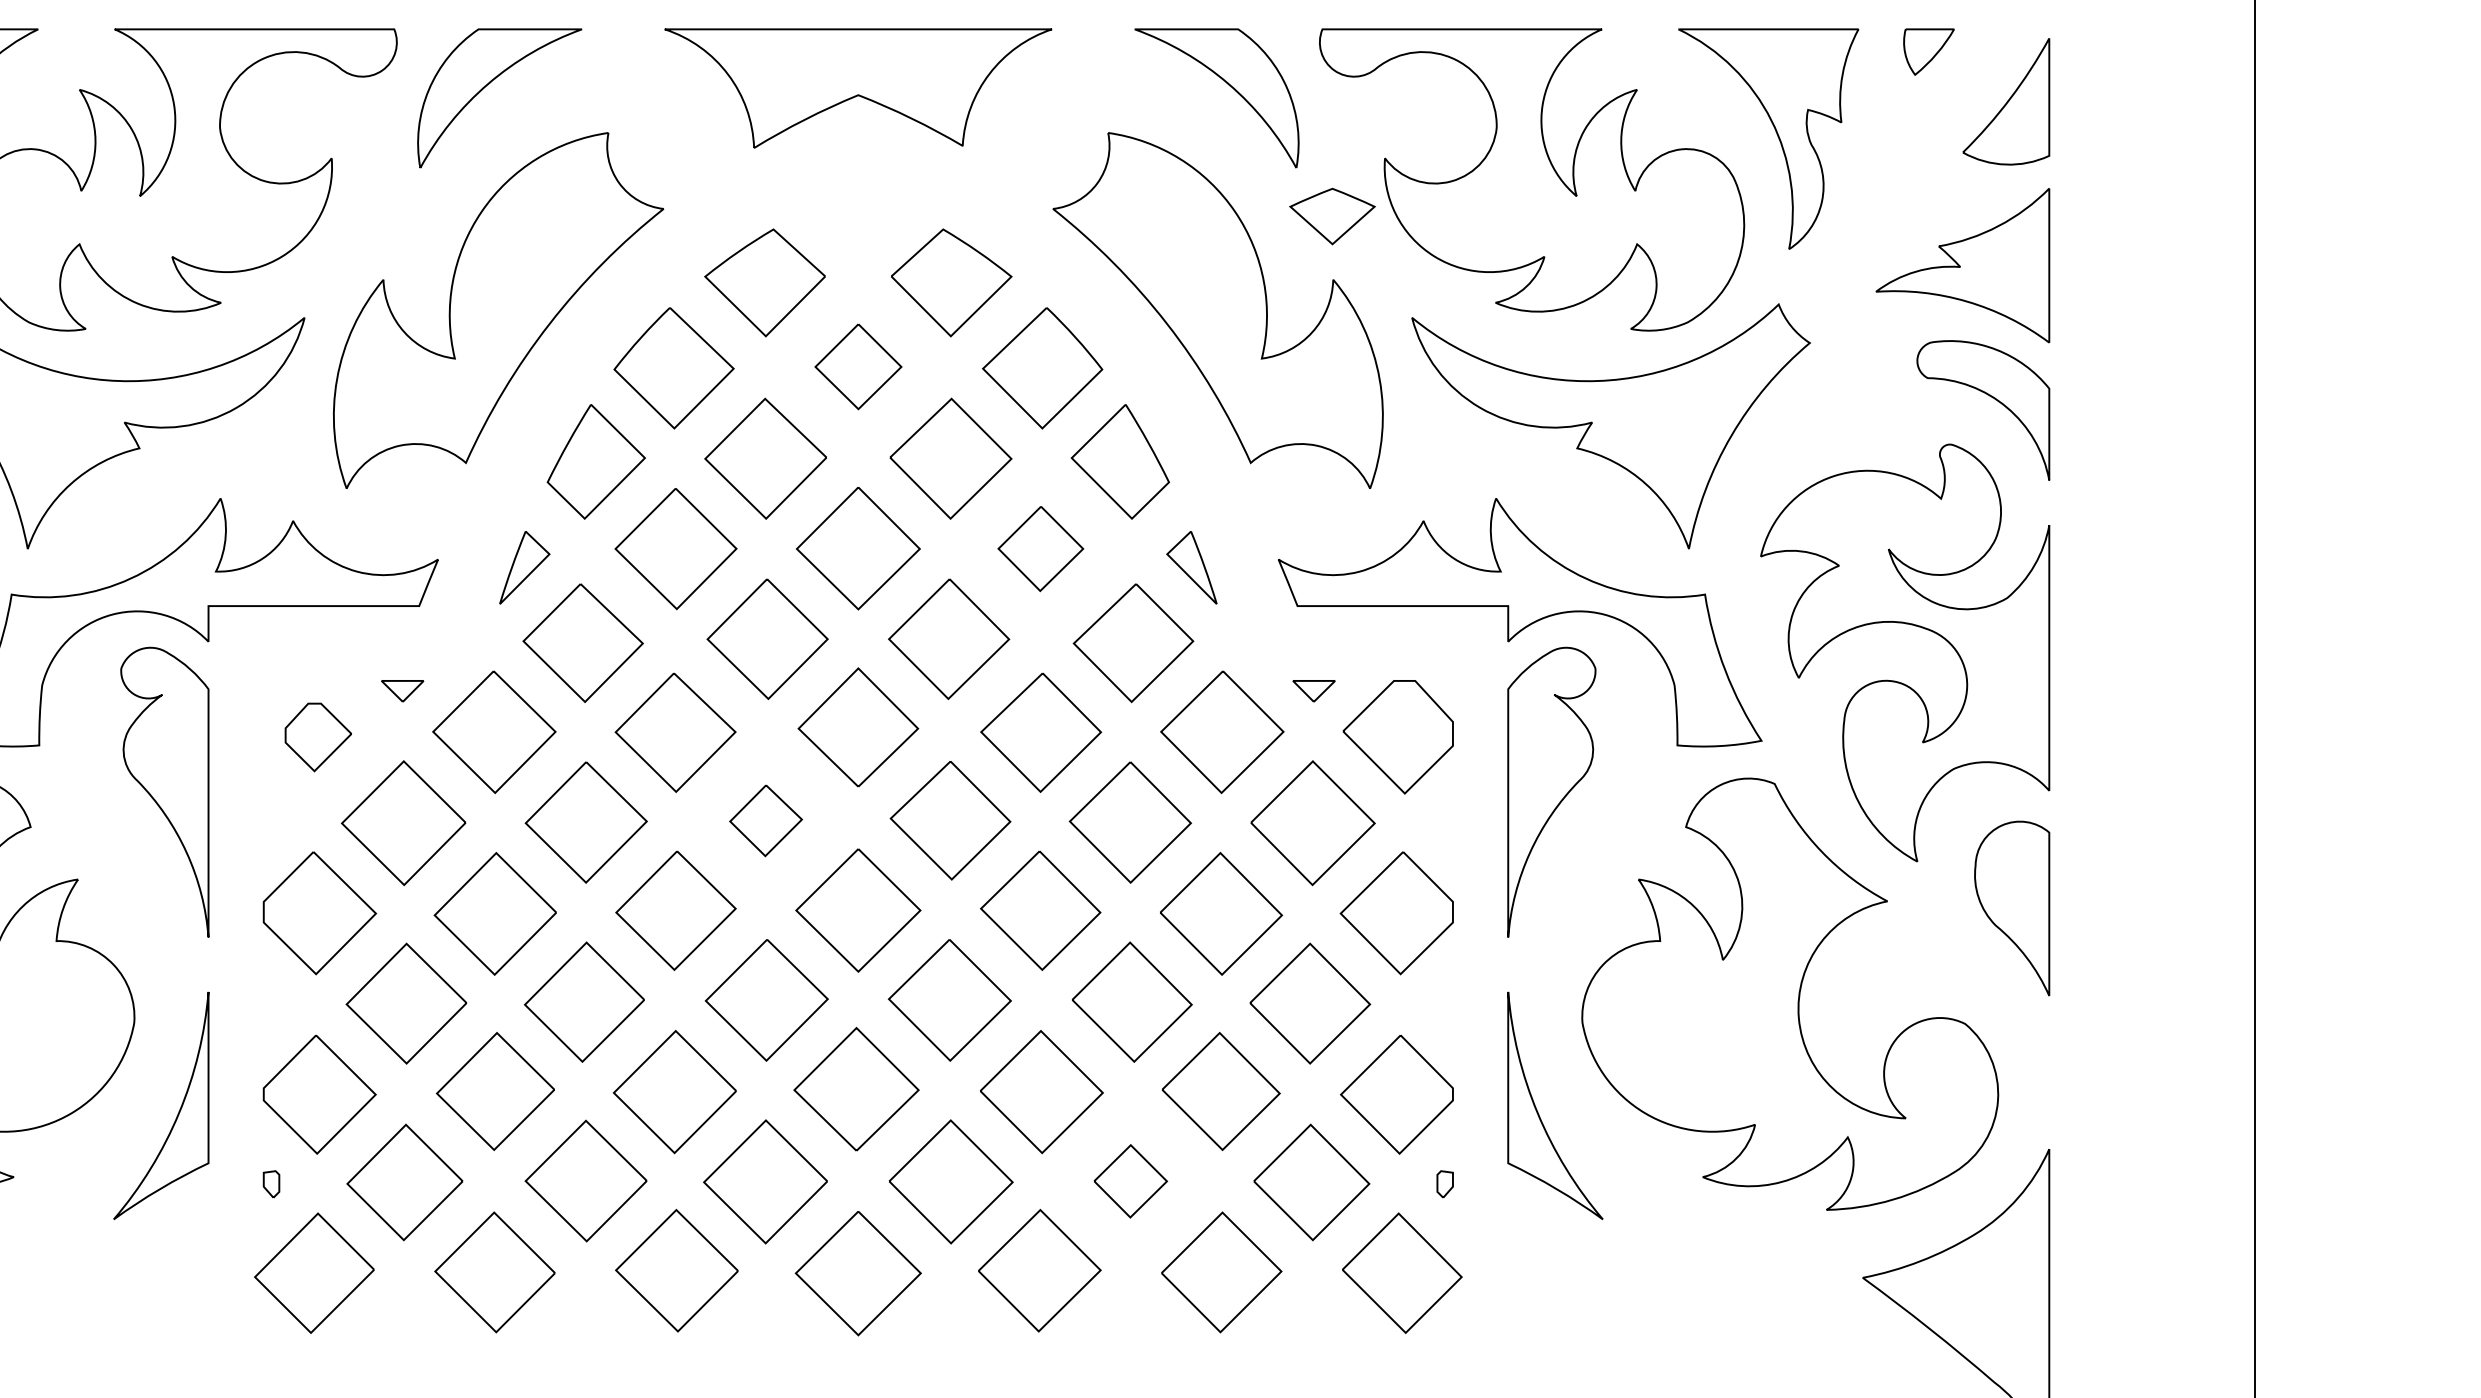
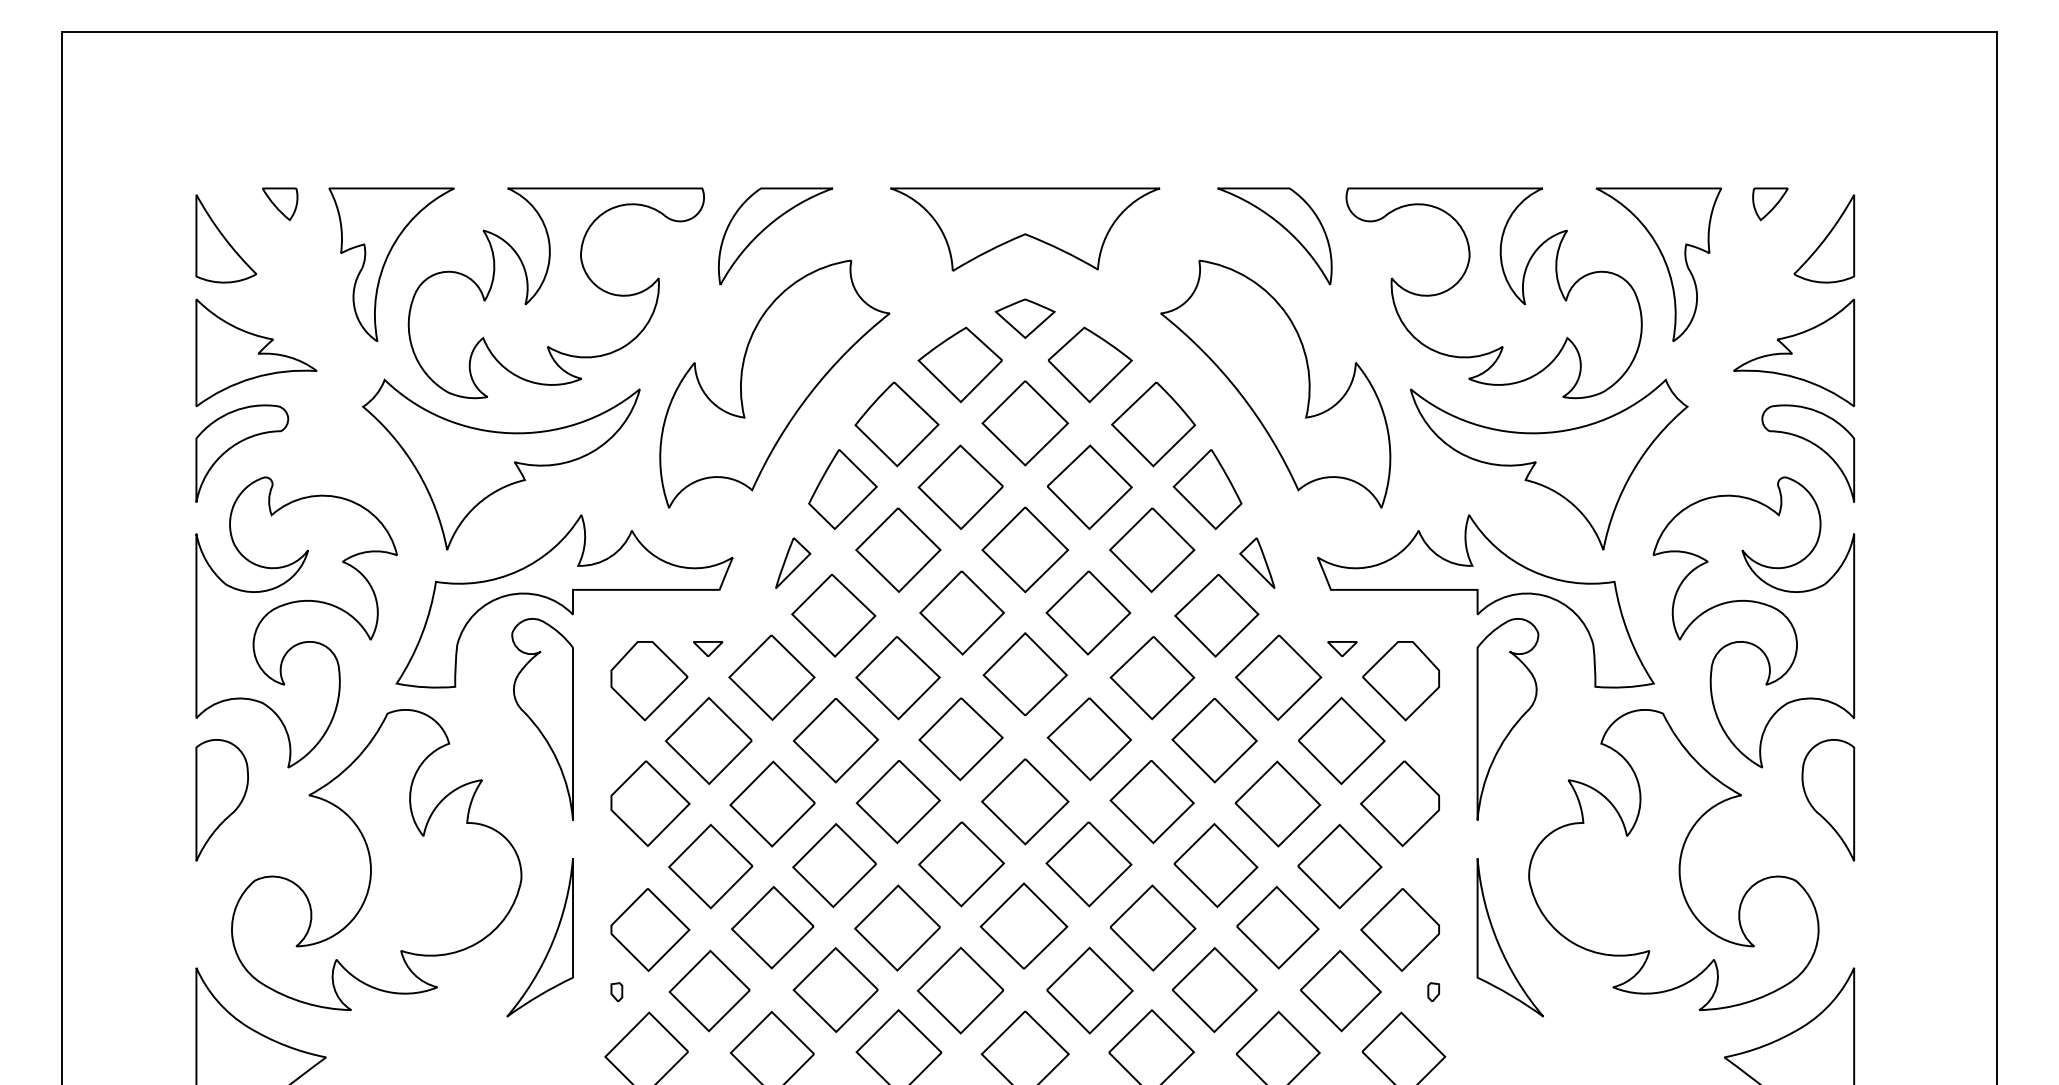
part: (1331, 216) -> (1024, 318), moved
part: (858, 367) -> (1025, 423), size x1.43
part: (1041, 548) -> (1152, 549), size x1.43
part: (318, 737) -> (649, 681), size x1.67
part: (765, 821) -> (960, 739), size x1.67
part: (1130, 1181) -> (1214, 990), size x1.67

